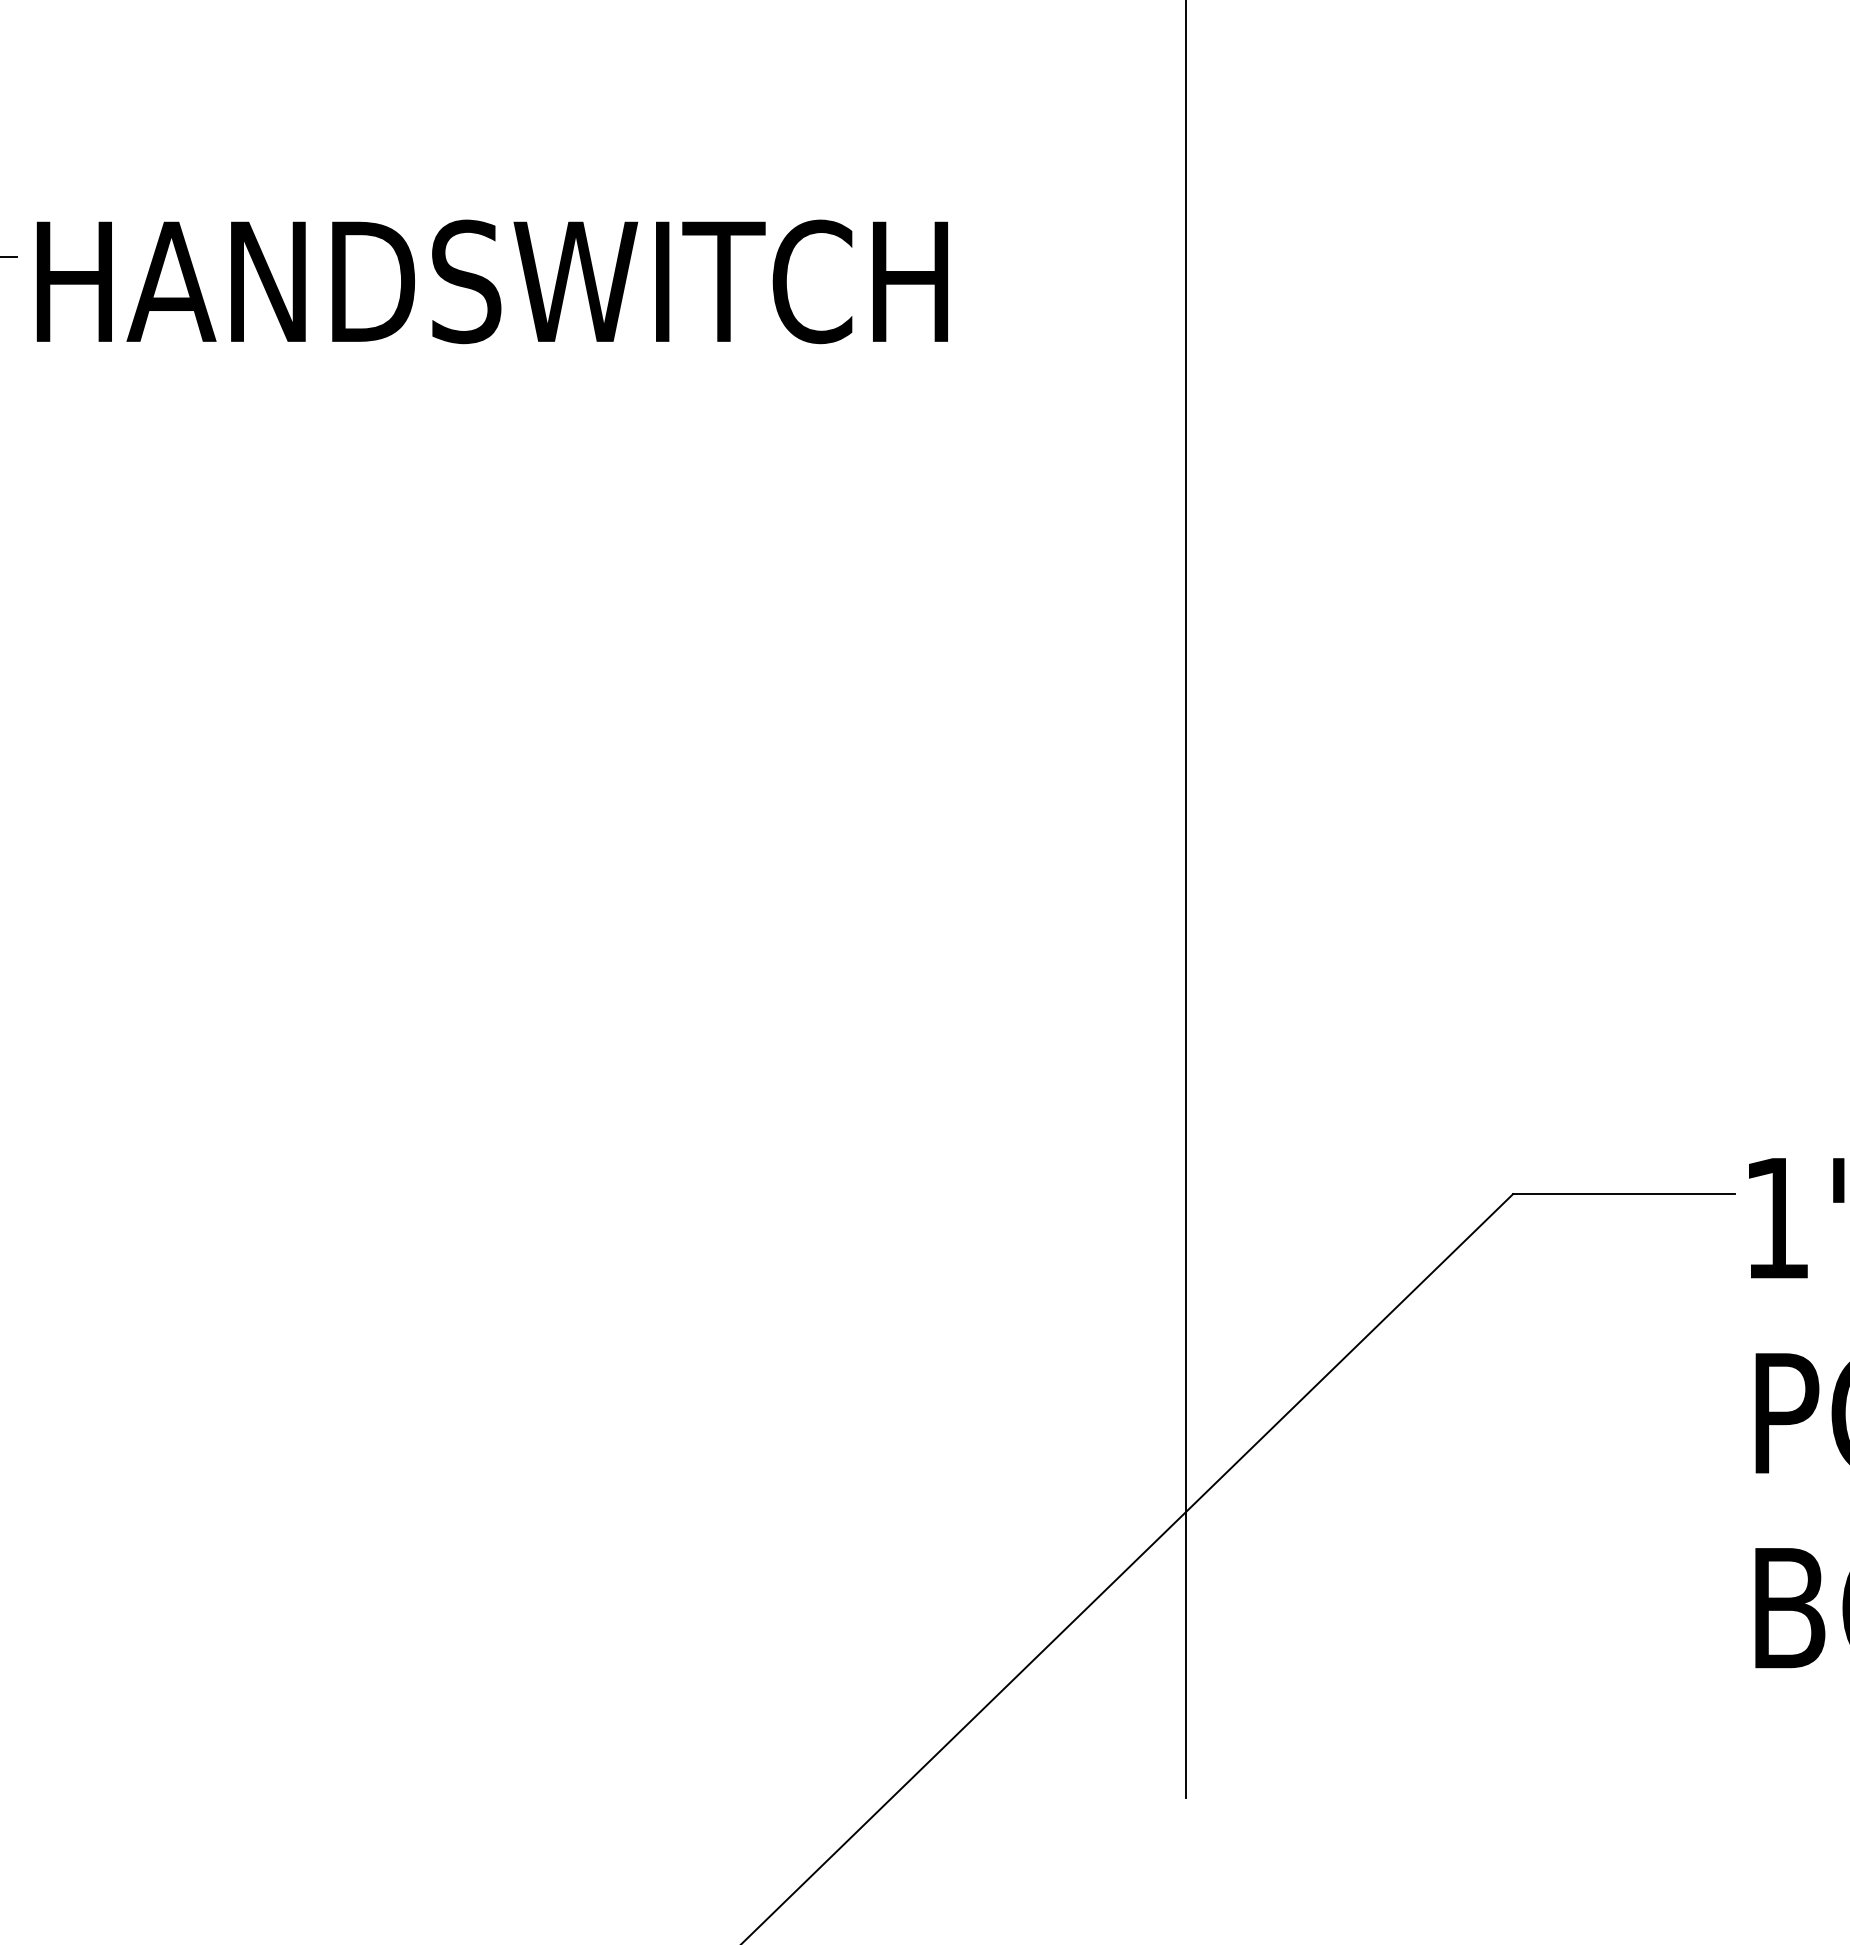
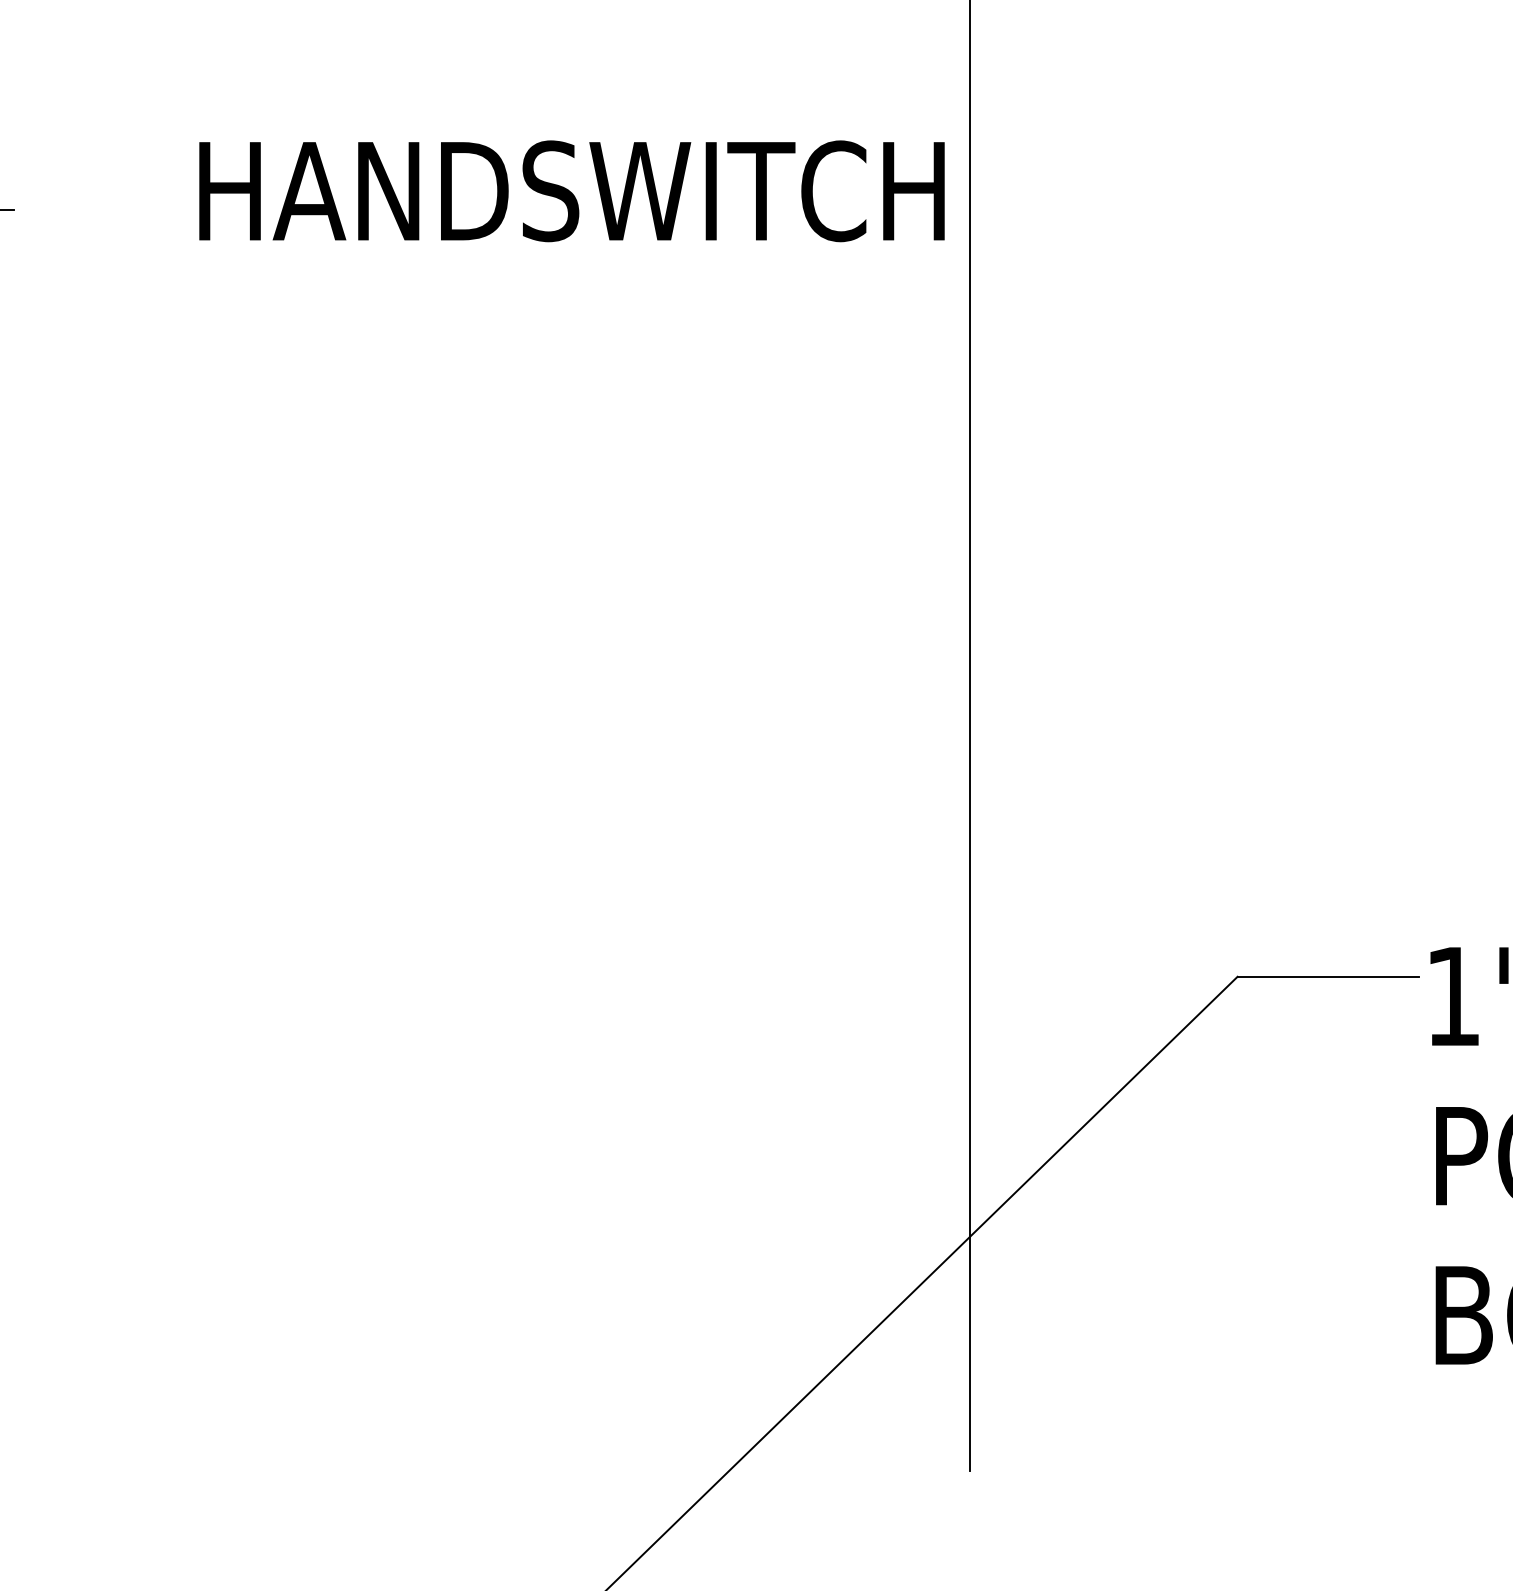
text: (491, 281) -> (571, 190), moved

